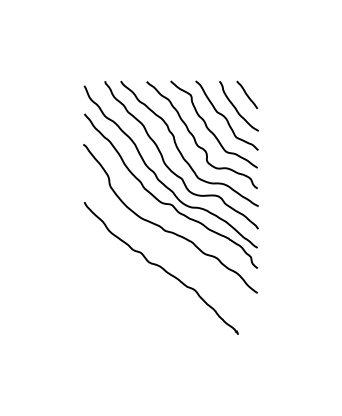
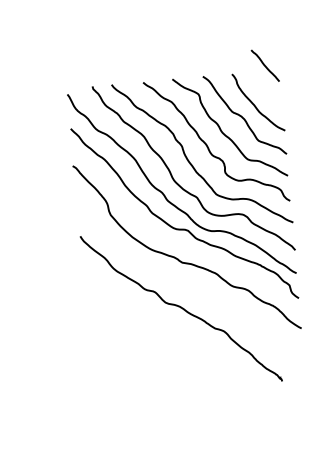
line: (247, 94) -> (265, 65), moved

